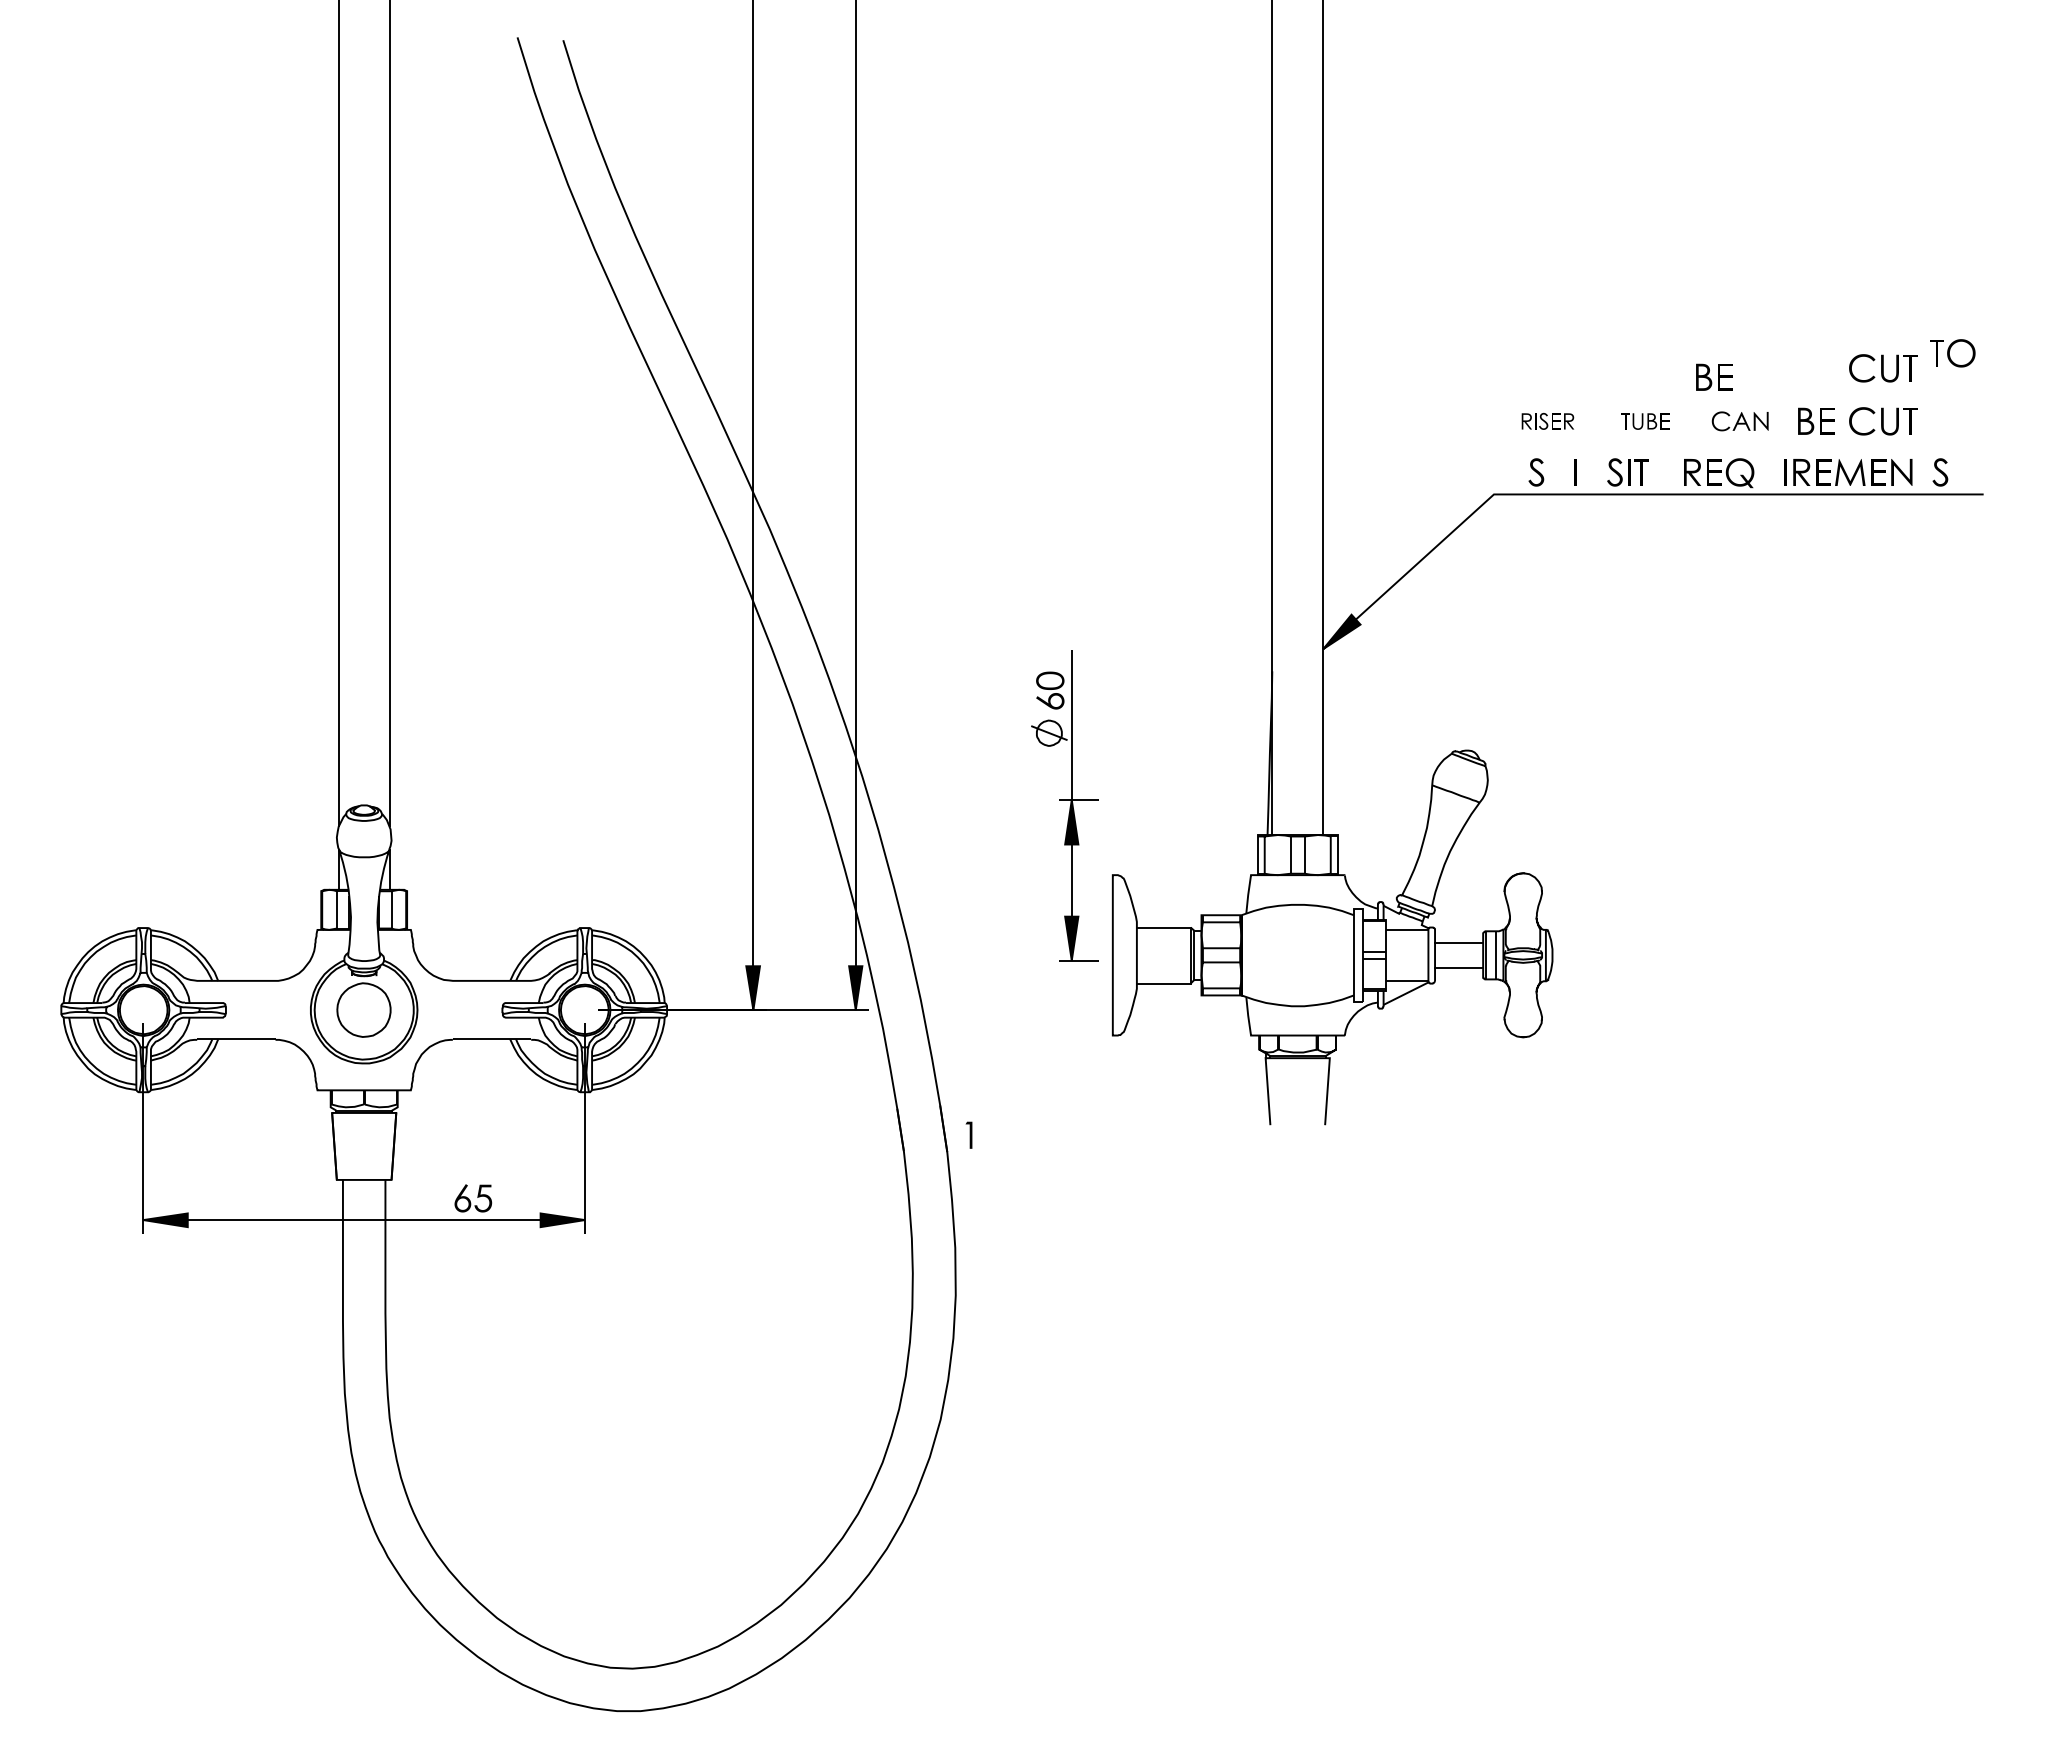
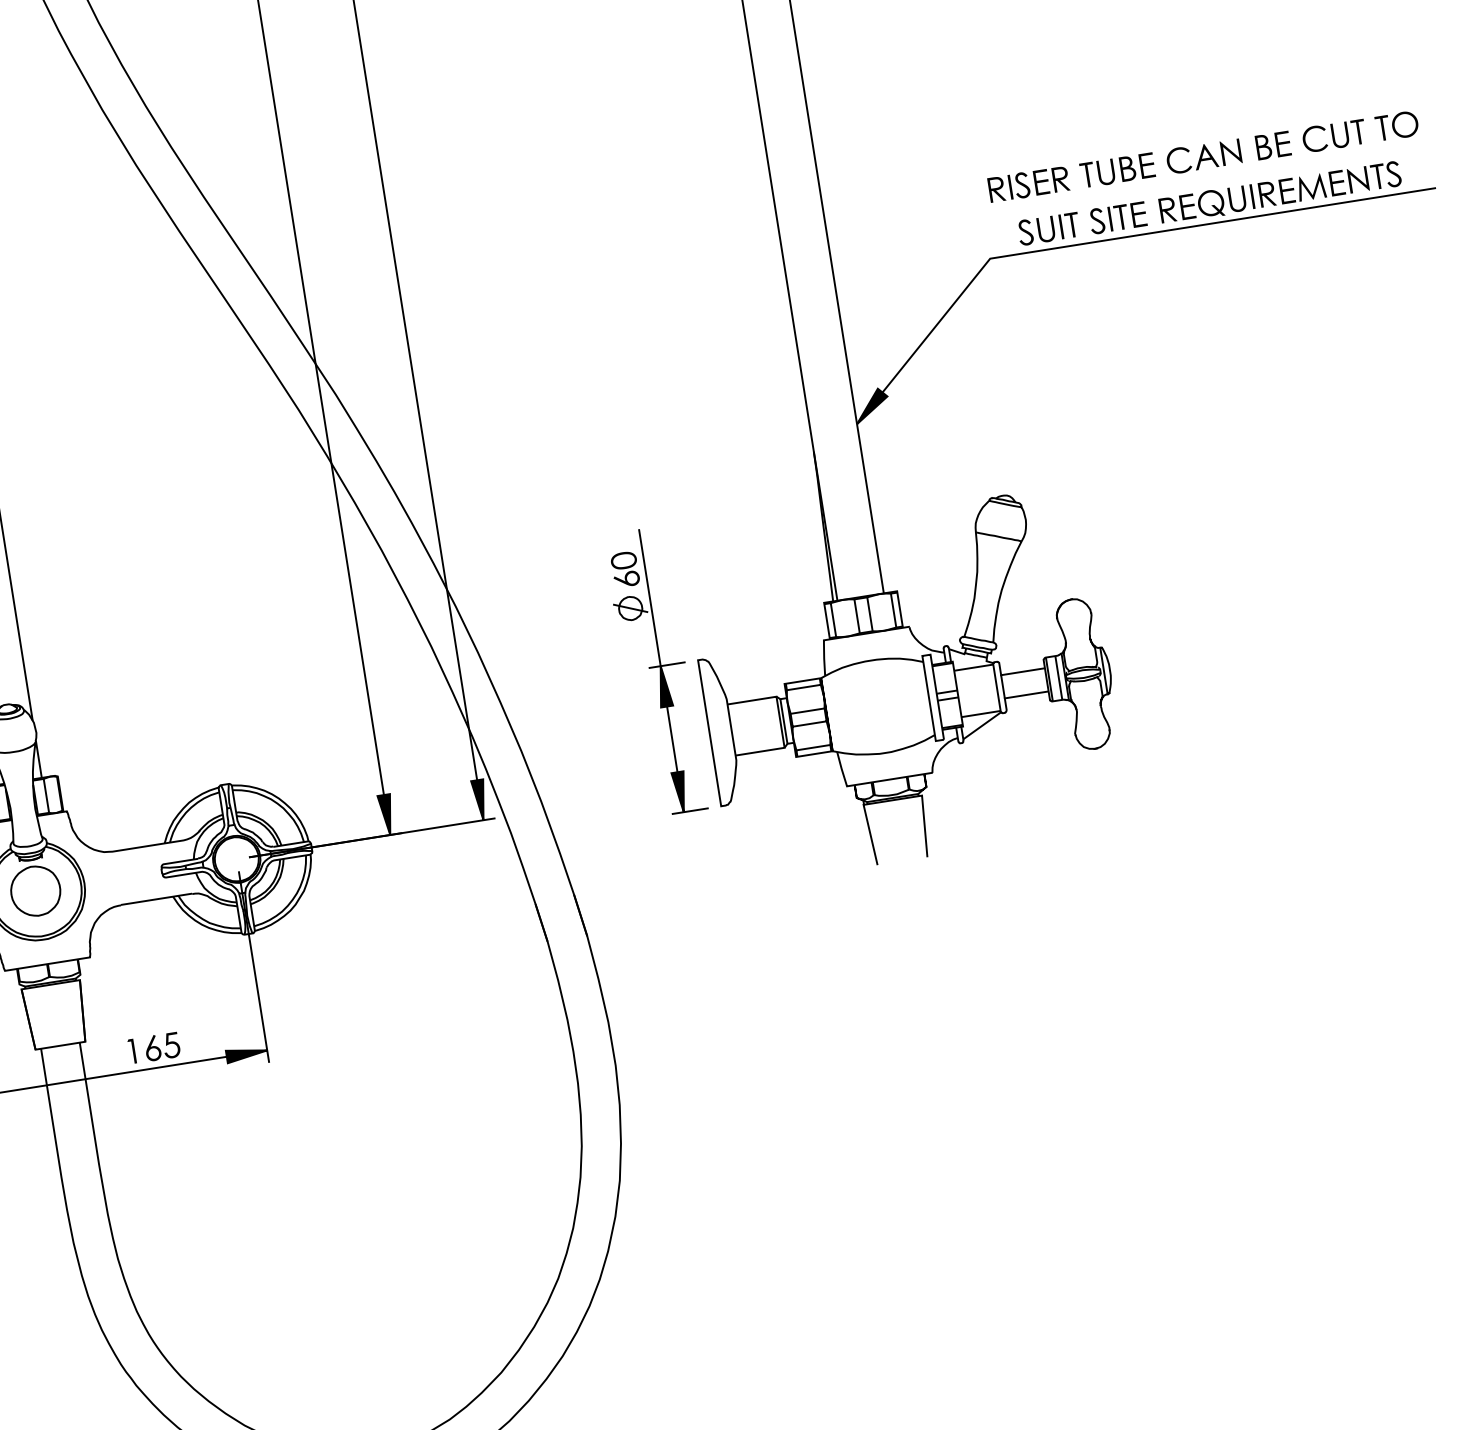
part: (1952, 353) -> (1397, 126), moved
part: (1883, 368) -> (1326, 87), removed
part: (1714, 376) -> (1173, 119), removed
part: (1547, 421) -> (1028, 184), size x1.67
part: (1645, 421) -> (1117, 170), size x1.67
part: (1739, 421) -> (1203, 156), size x1.43
fill: (1559, 472) -> (1046, 229), added
fill: (1587, 472) -> (1072, 225), added
fill: (1660, 472) -> (1138, 214), added
fill: (1768, 472) -> (1236, 199), added
fill: (1923, 472) -> (1378, 176), added
part: (1064, 805) -> (654, 672), moved
part: (968, 1134) -> (131, 1050), moved

